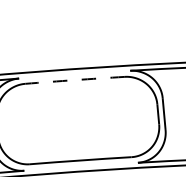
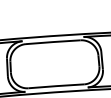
arc: (75, 80) -> (53, 42), dashed -> solid

